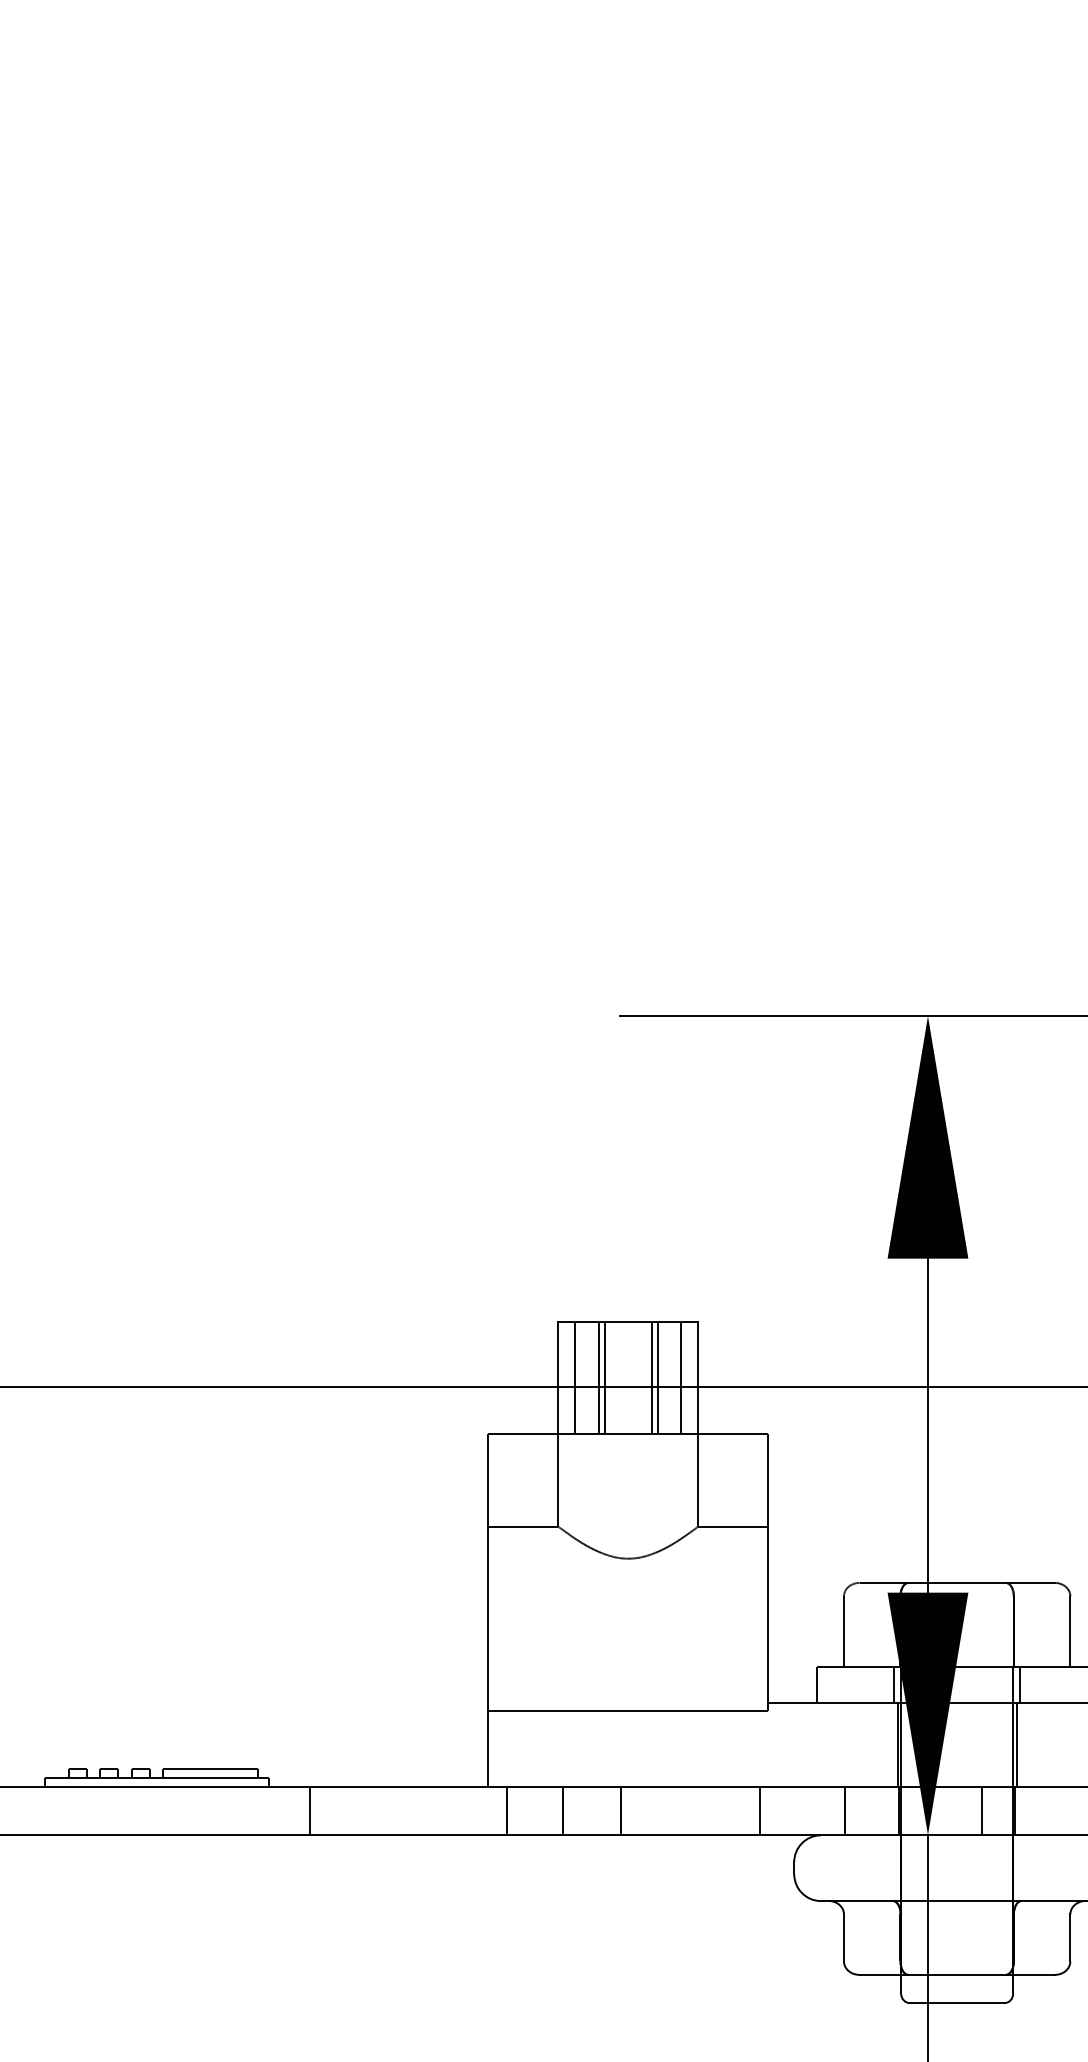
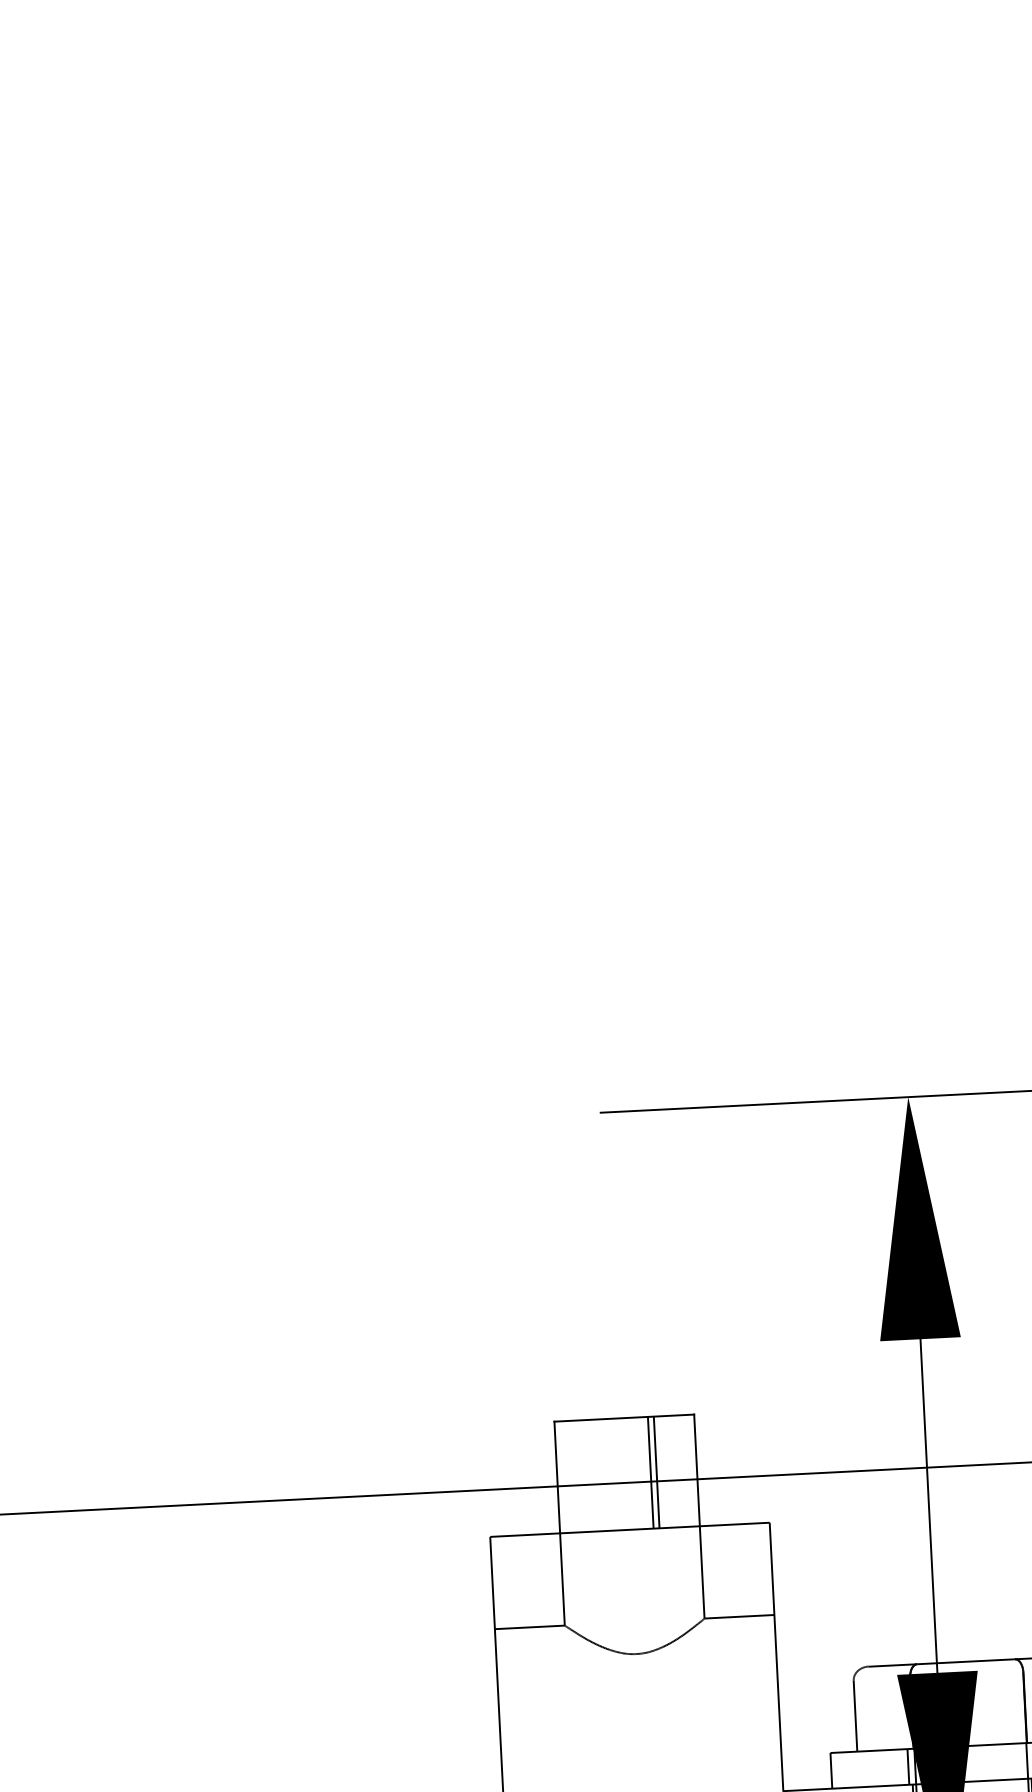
line: (575, 1378) -> (574, 1476), removed
line: (598, 1378) -> (597, 1475), removed
line: (604, 1378) -> (603, 1475), removed
line: (681, 1378) -> (680, 1471), removed

